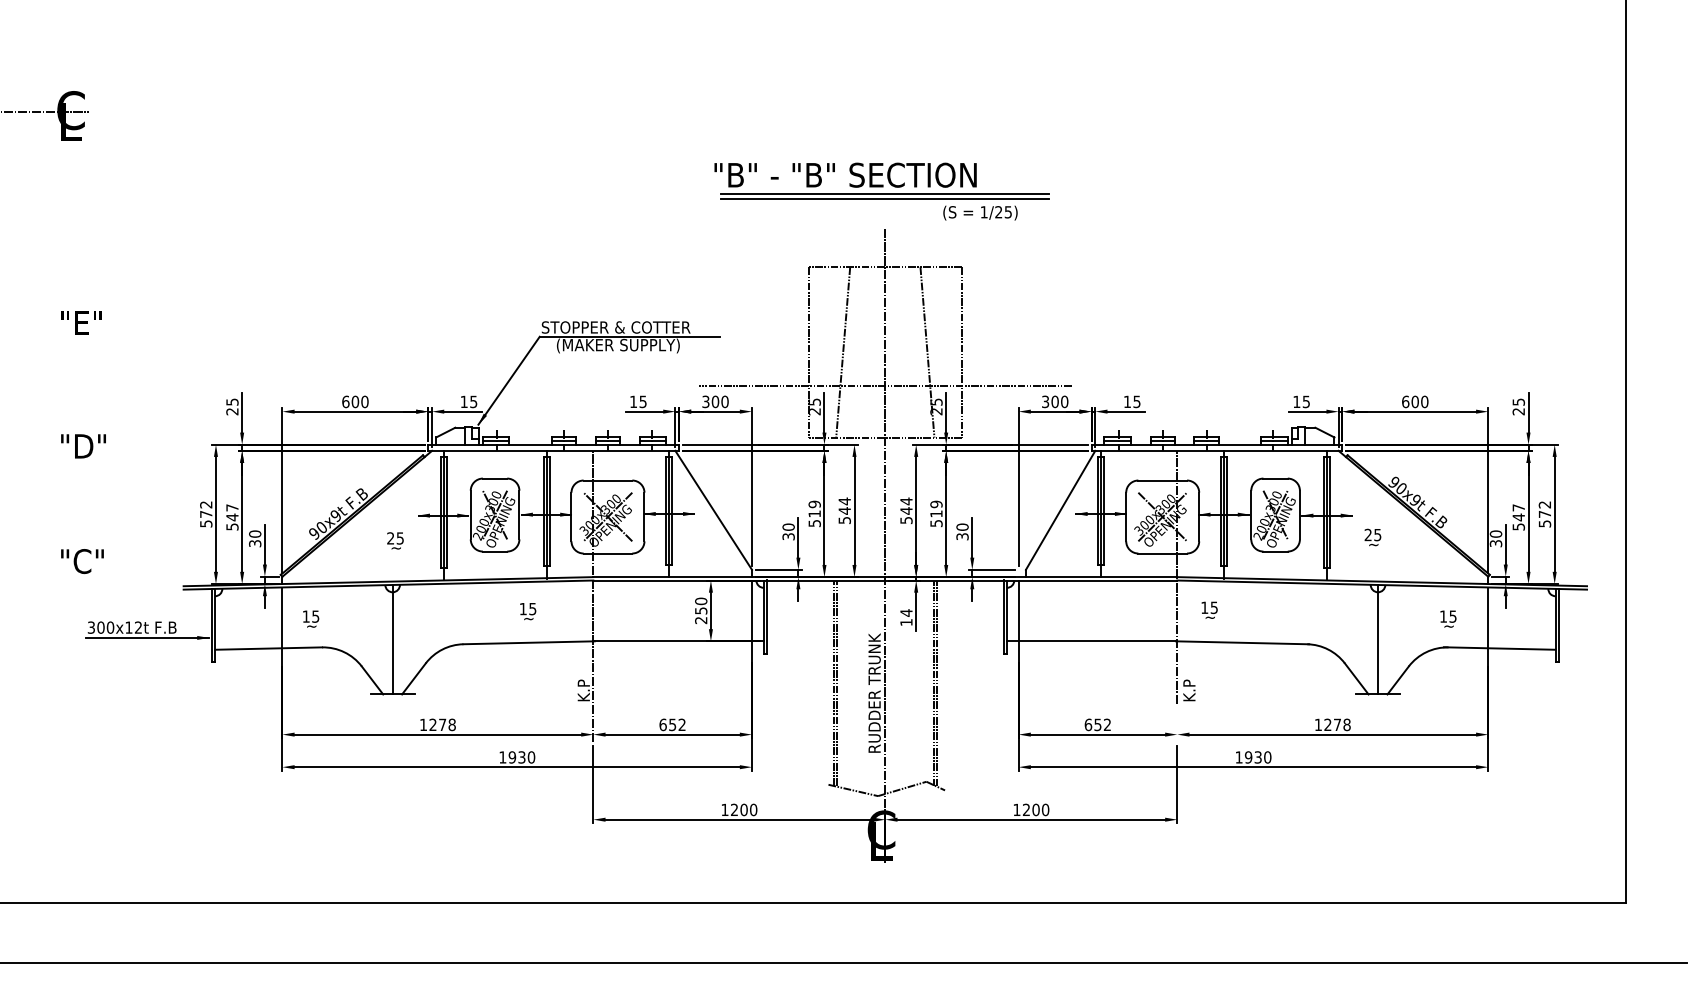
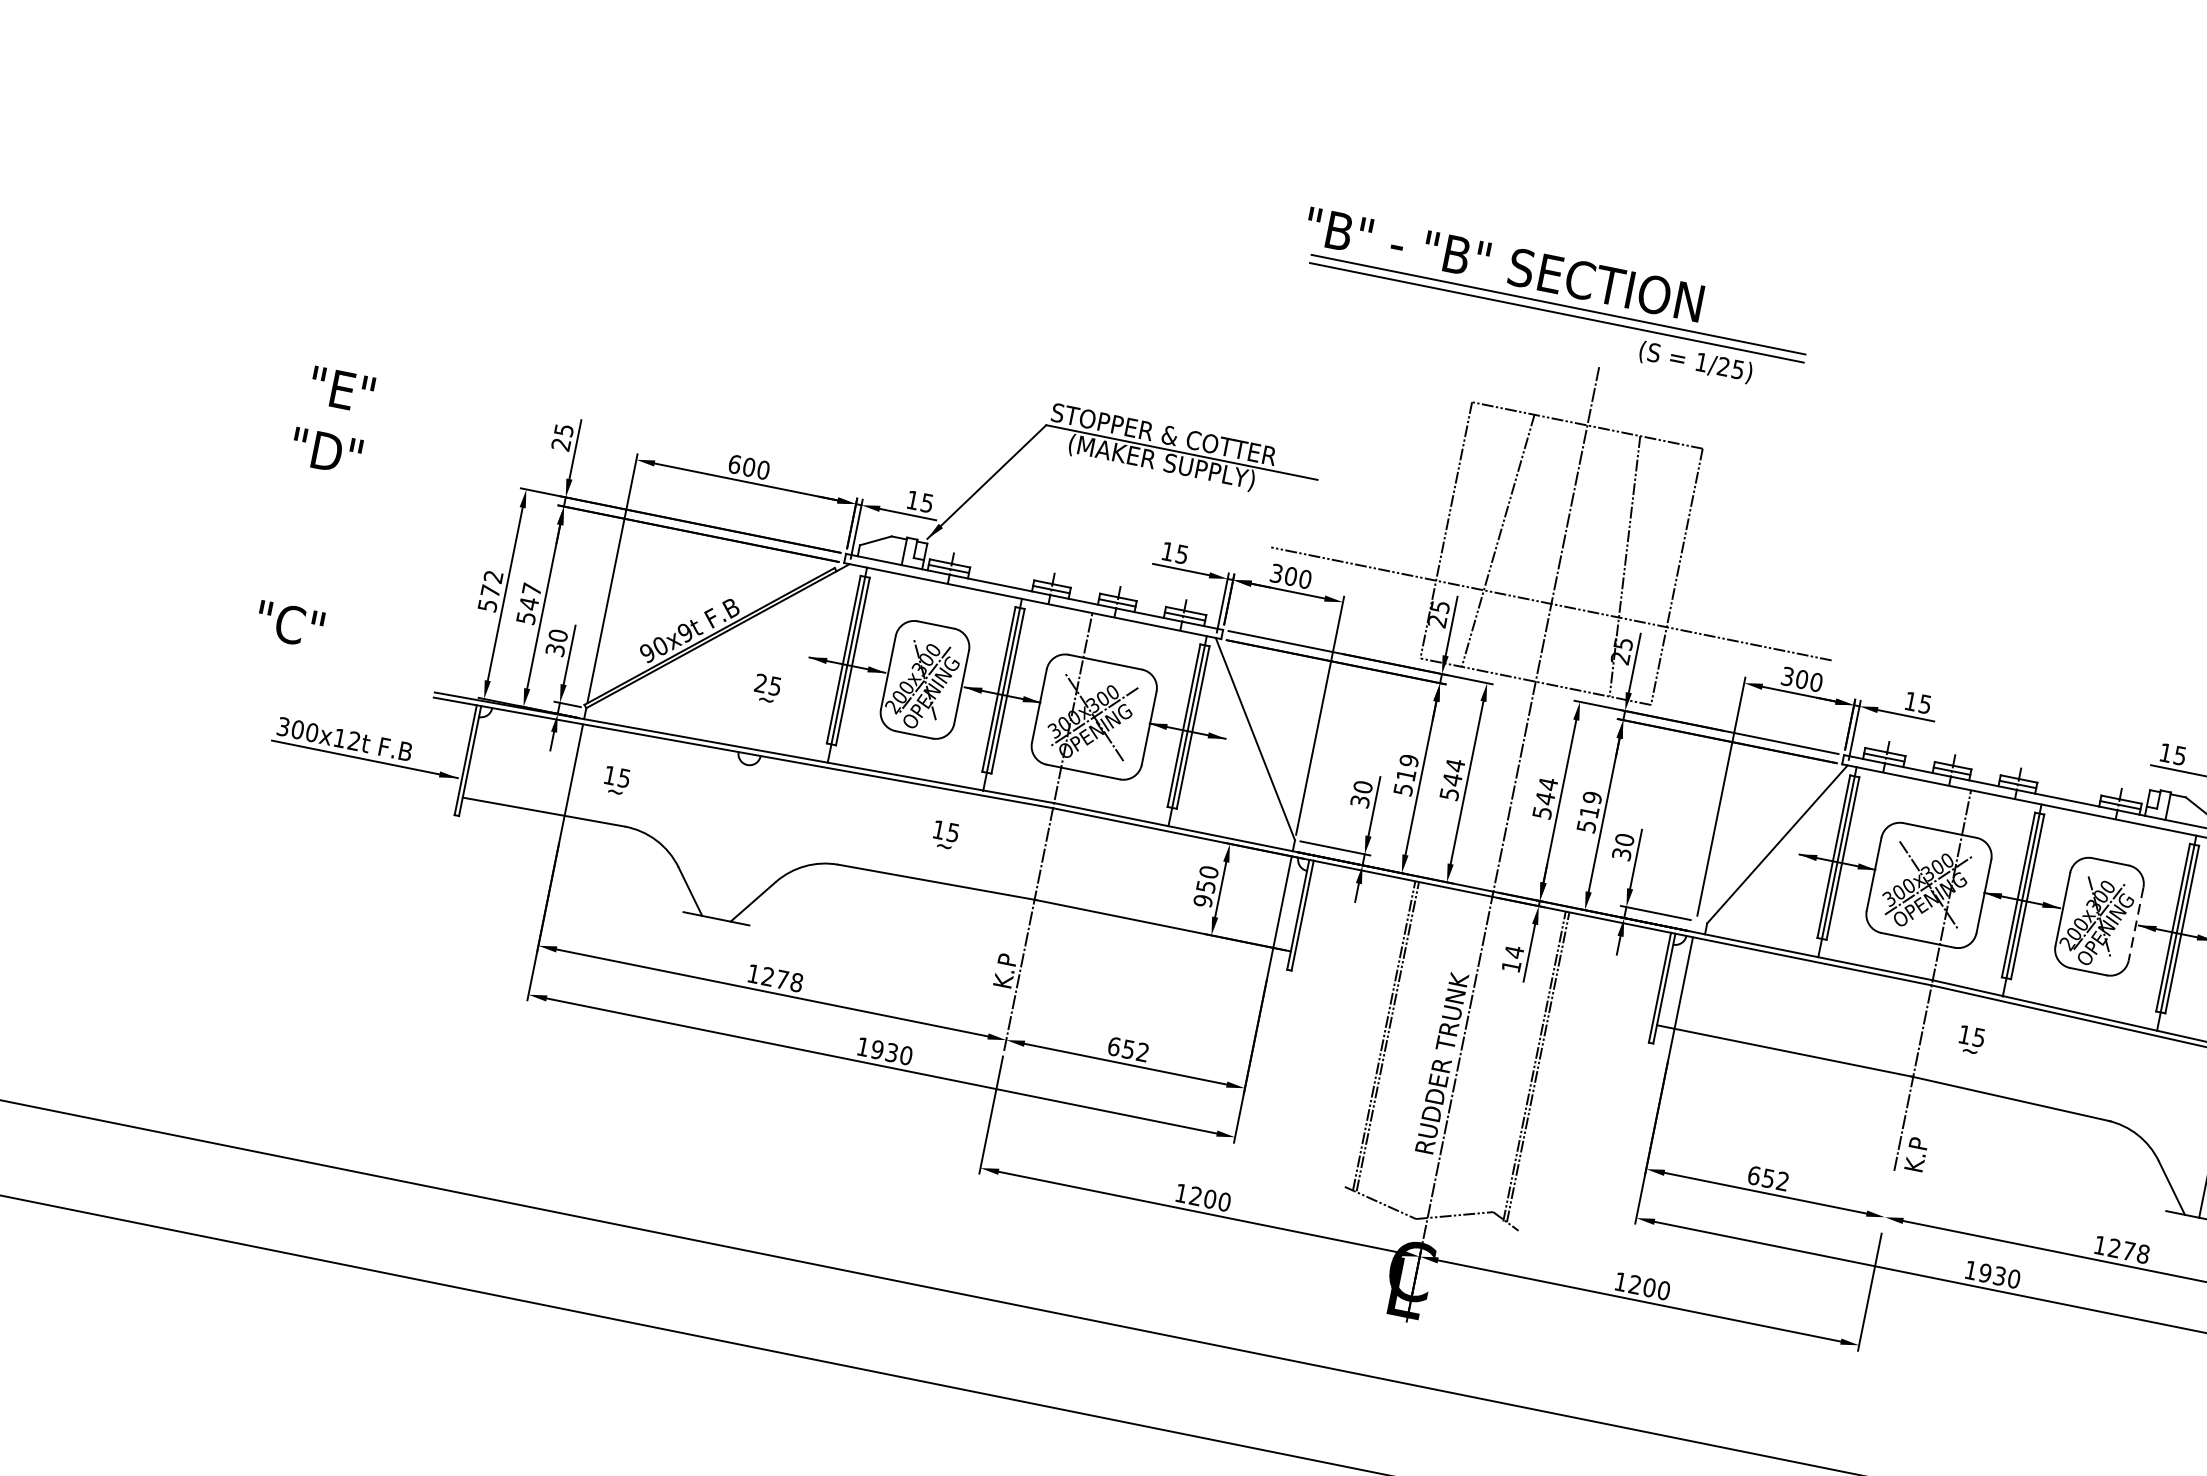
part: (881, 191) -> (1553, 299), moved
text: (81, 322) -> (342, 389), moved
line: (1299, 515) -> (2135, 924), solid -> dashed
text: (701, 620) -> (1203, 901), 250 -> 950
line: (392, 639) -> (732, 836), removed

